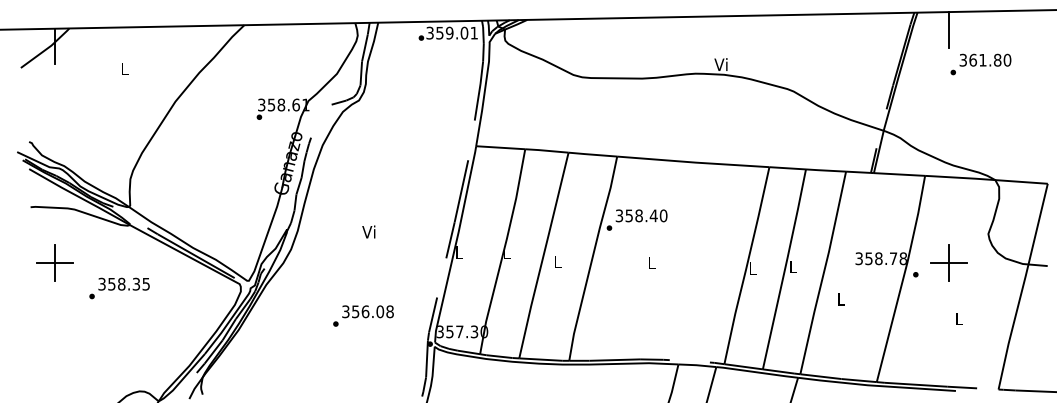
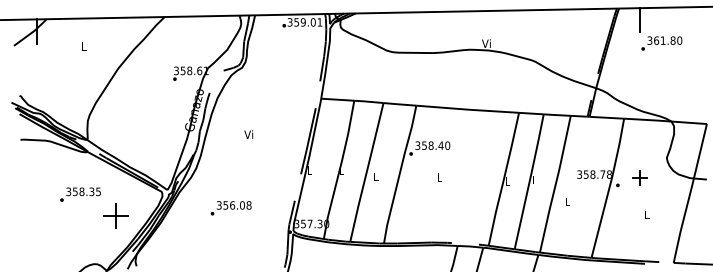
text: (368, 231) -> (248, 134), moved
part: (54, 262) -> (115, 215), moved
part: (947, 262) -> (639, 177), size x0.6
text: (362, 316) -> (230, 208), moved

